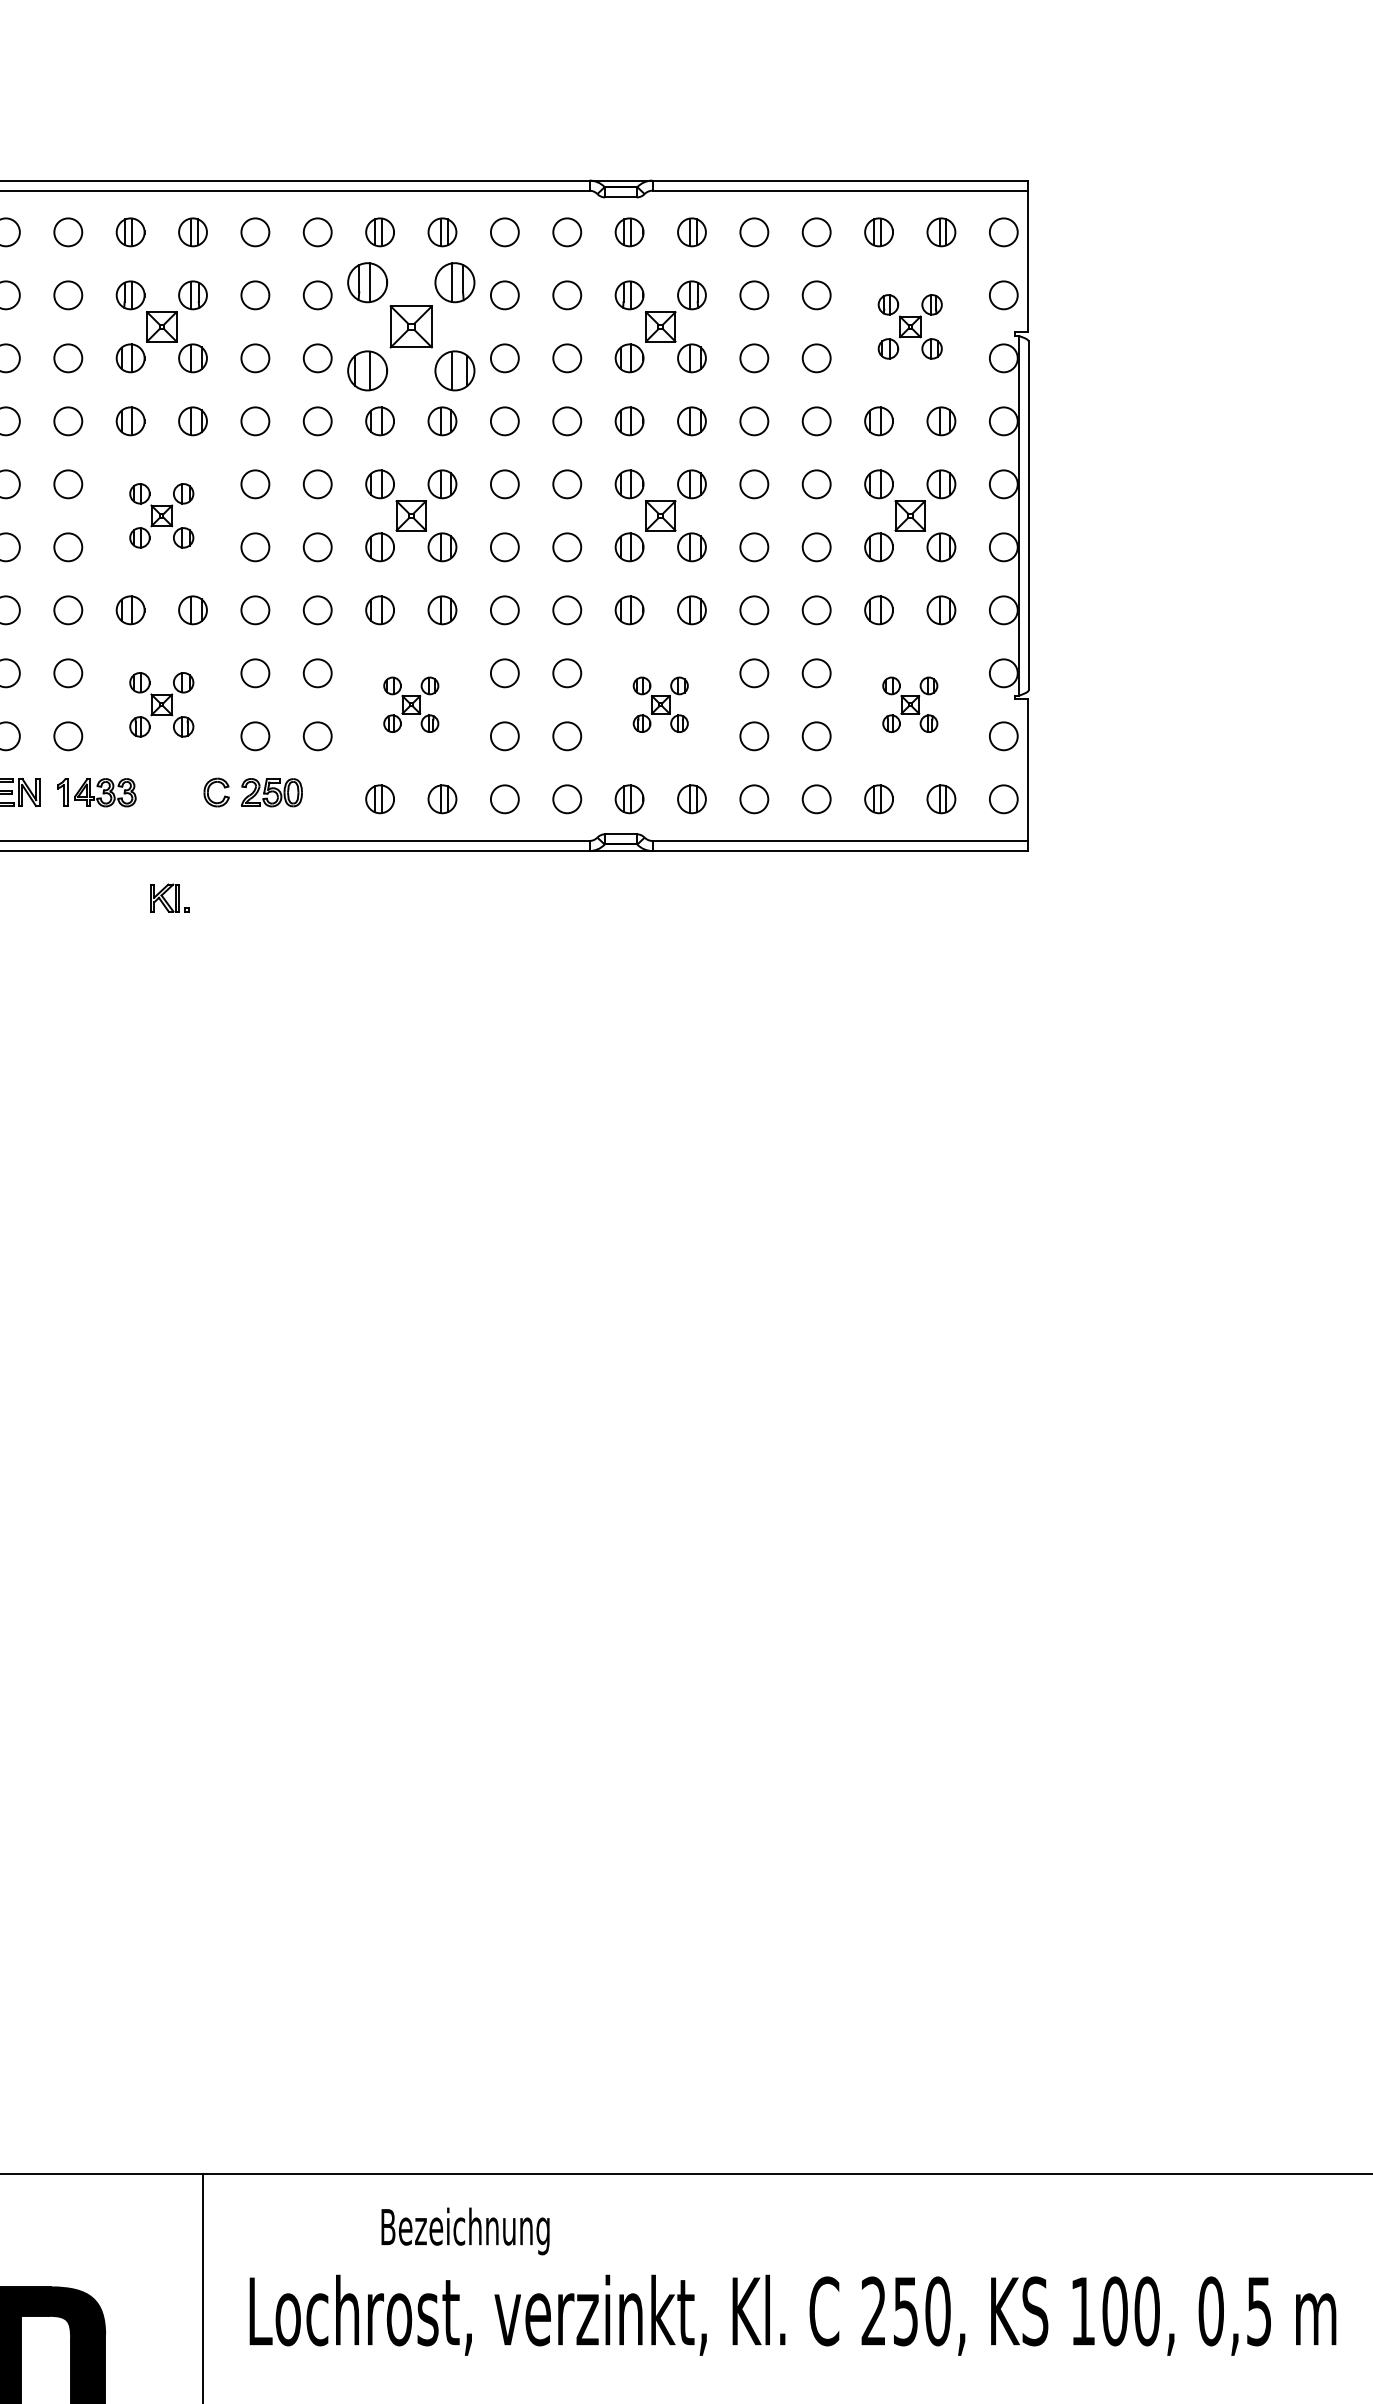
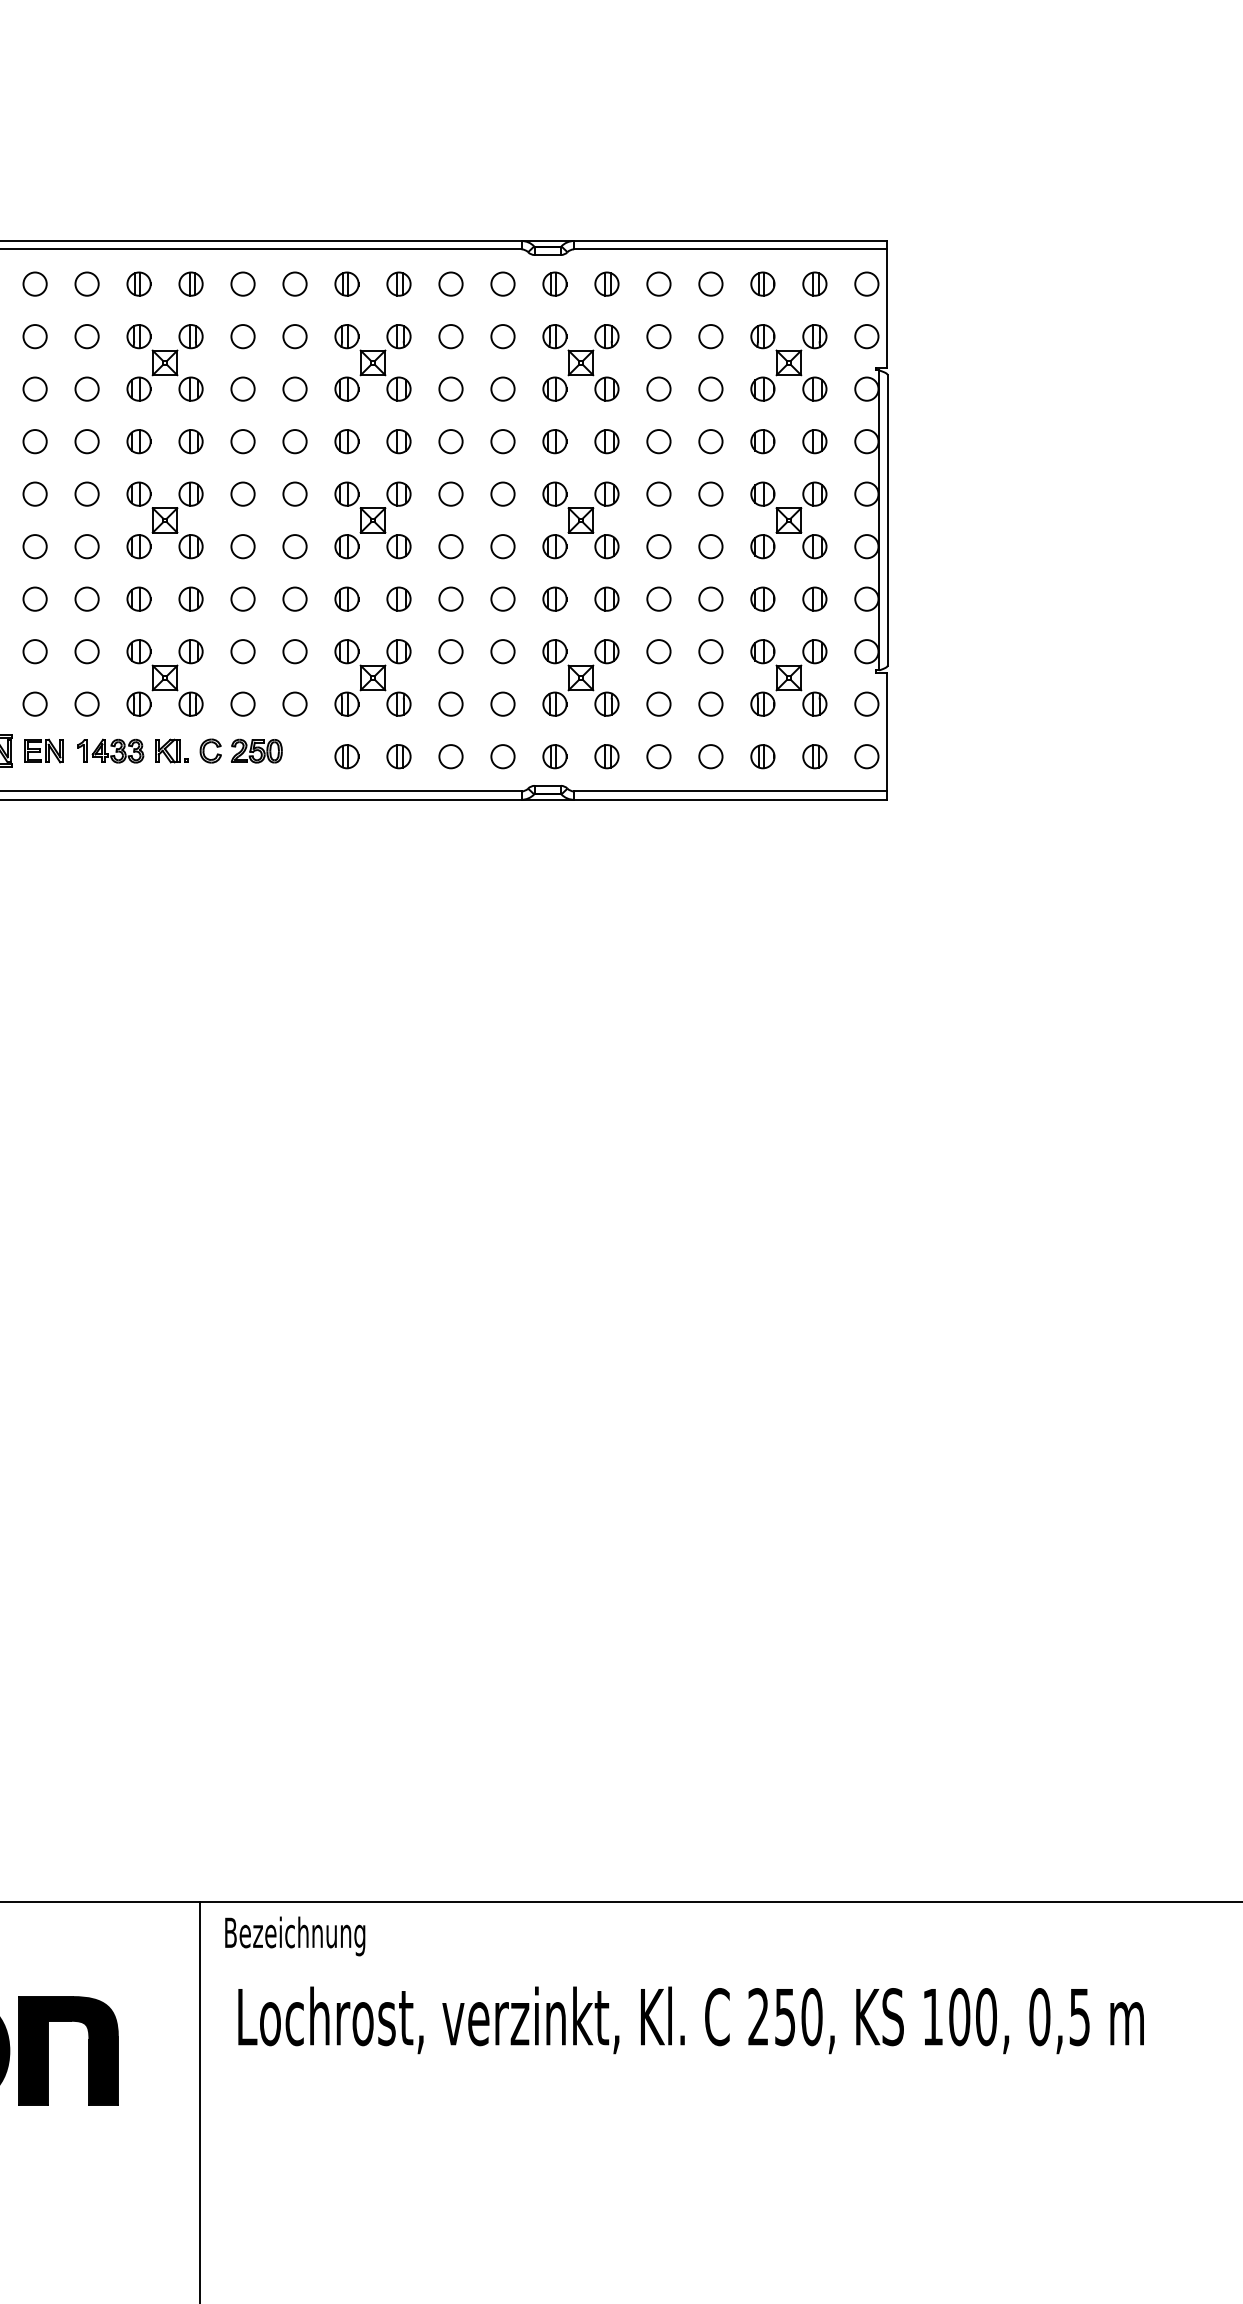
part: (410, 326) -> (372, 362), size x0.71
part: (909, 326) -> (788, 362), size x1.43
part: (161, 515) -> (164, 520), size x1.43
part: (161, 704) -> (164, 677), size x1.43
part: (410, 704) -> (372, 677), size x1.67
part: (660, 704) -> (580, 677), size x1.67
part: (909, 704) -> (788, 677), size x1.67
part: (169, 897) -> (171, 750), moved
text: (465, 2231) -> (295, 1936), moved

